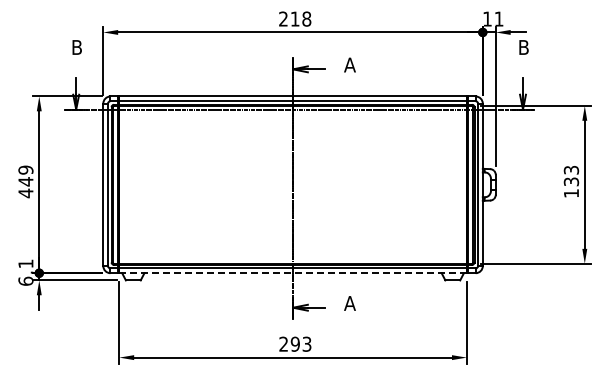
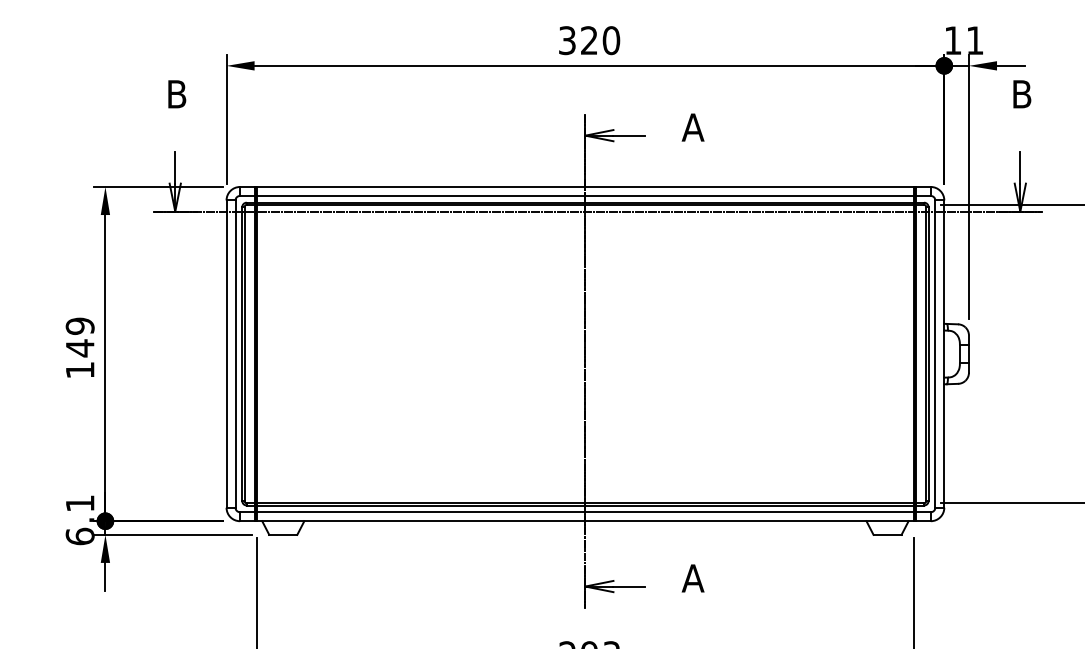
text: (295, 18) -> (590, 39), 218 -> 320
text: (25, 193) -> (79, 370), 449 -> 149
line: (293, 273) -> (586, 521), dashed -> solid

